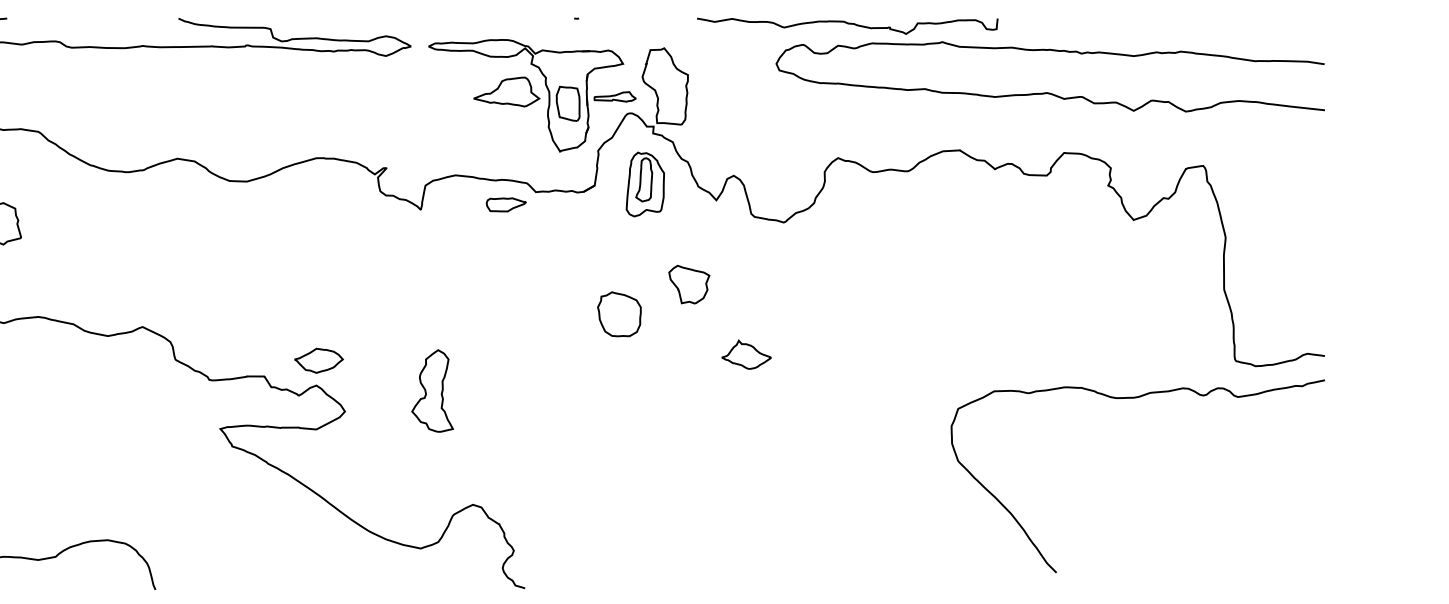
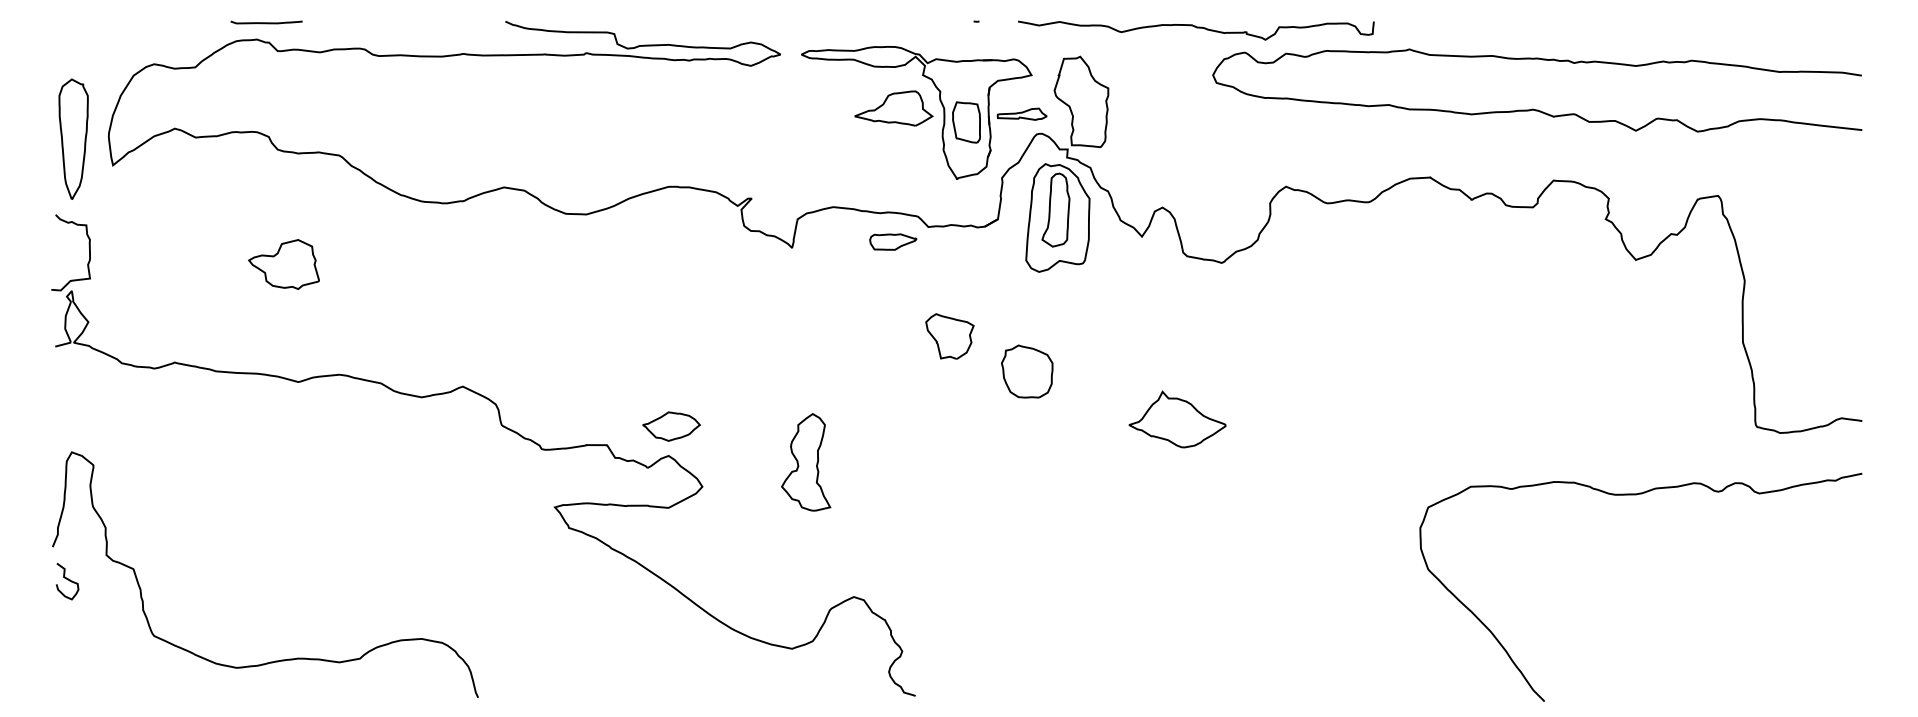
curve: (847, 24) -> (1196, 28), moved
part: (645, 184) -> (1057, 217), size x1.43
part: (688, 284) -> (949, 336), moved
part: (746, 354) -> (1177, 419), size x1.67
curve: (1134, 398) -> (1636, 495), moved

